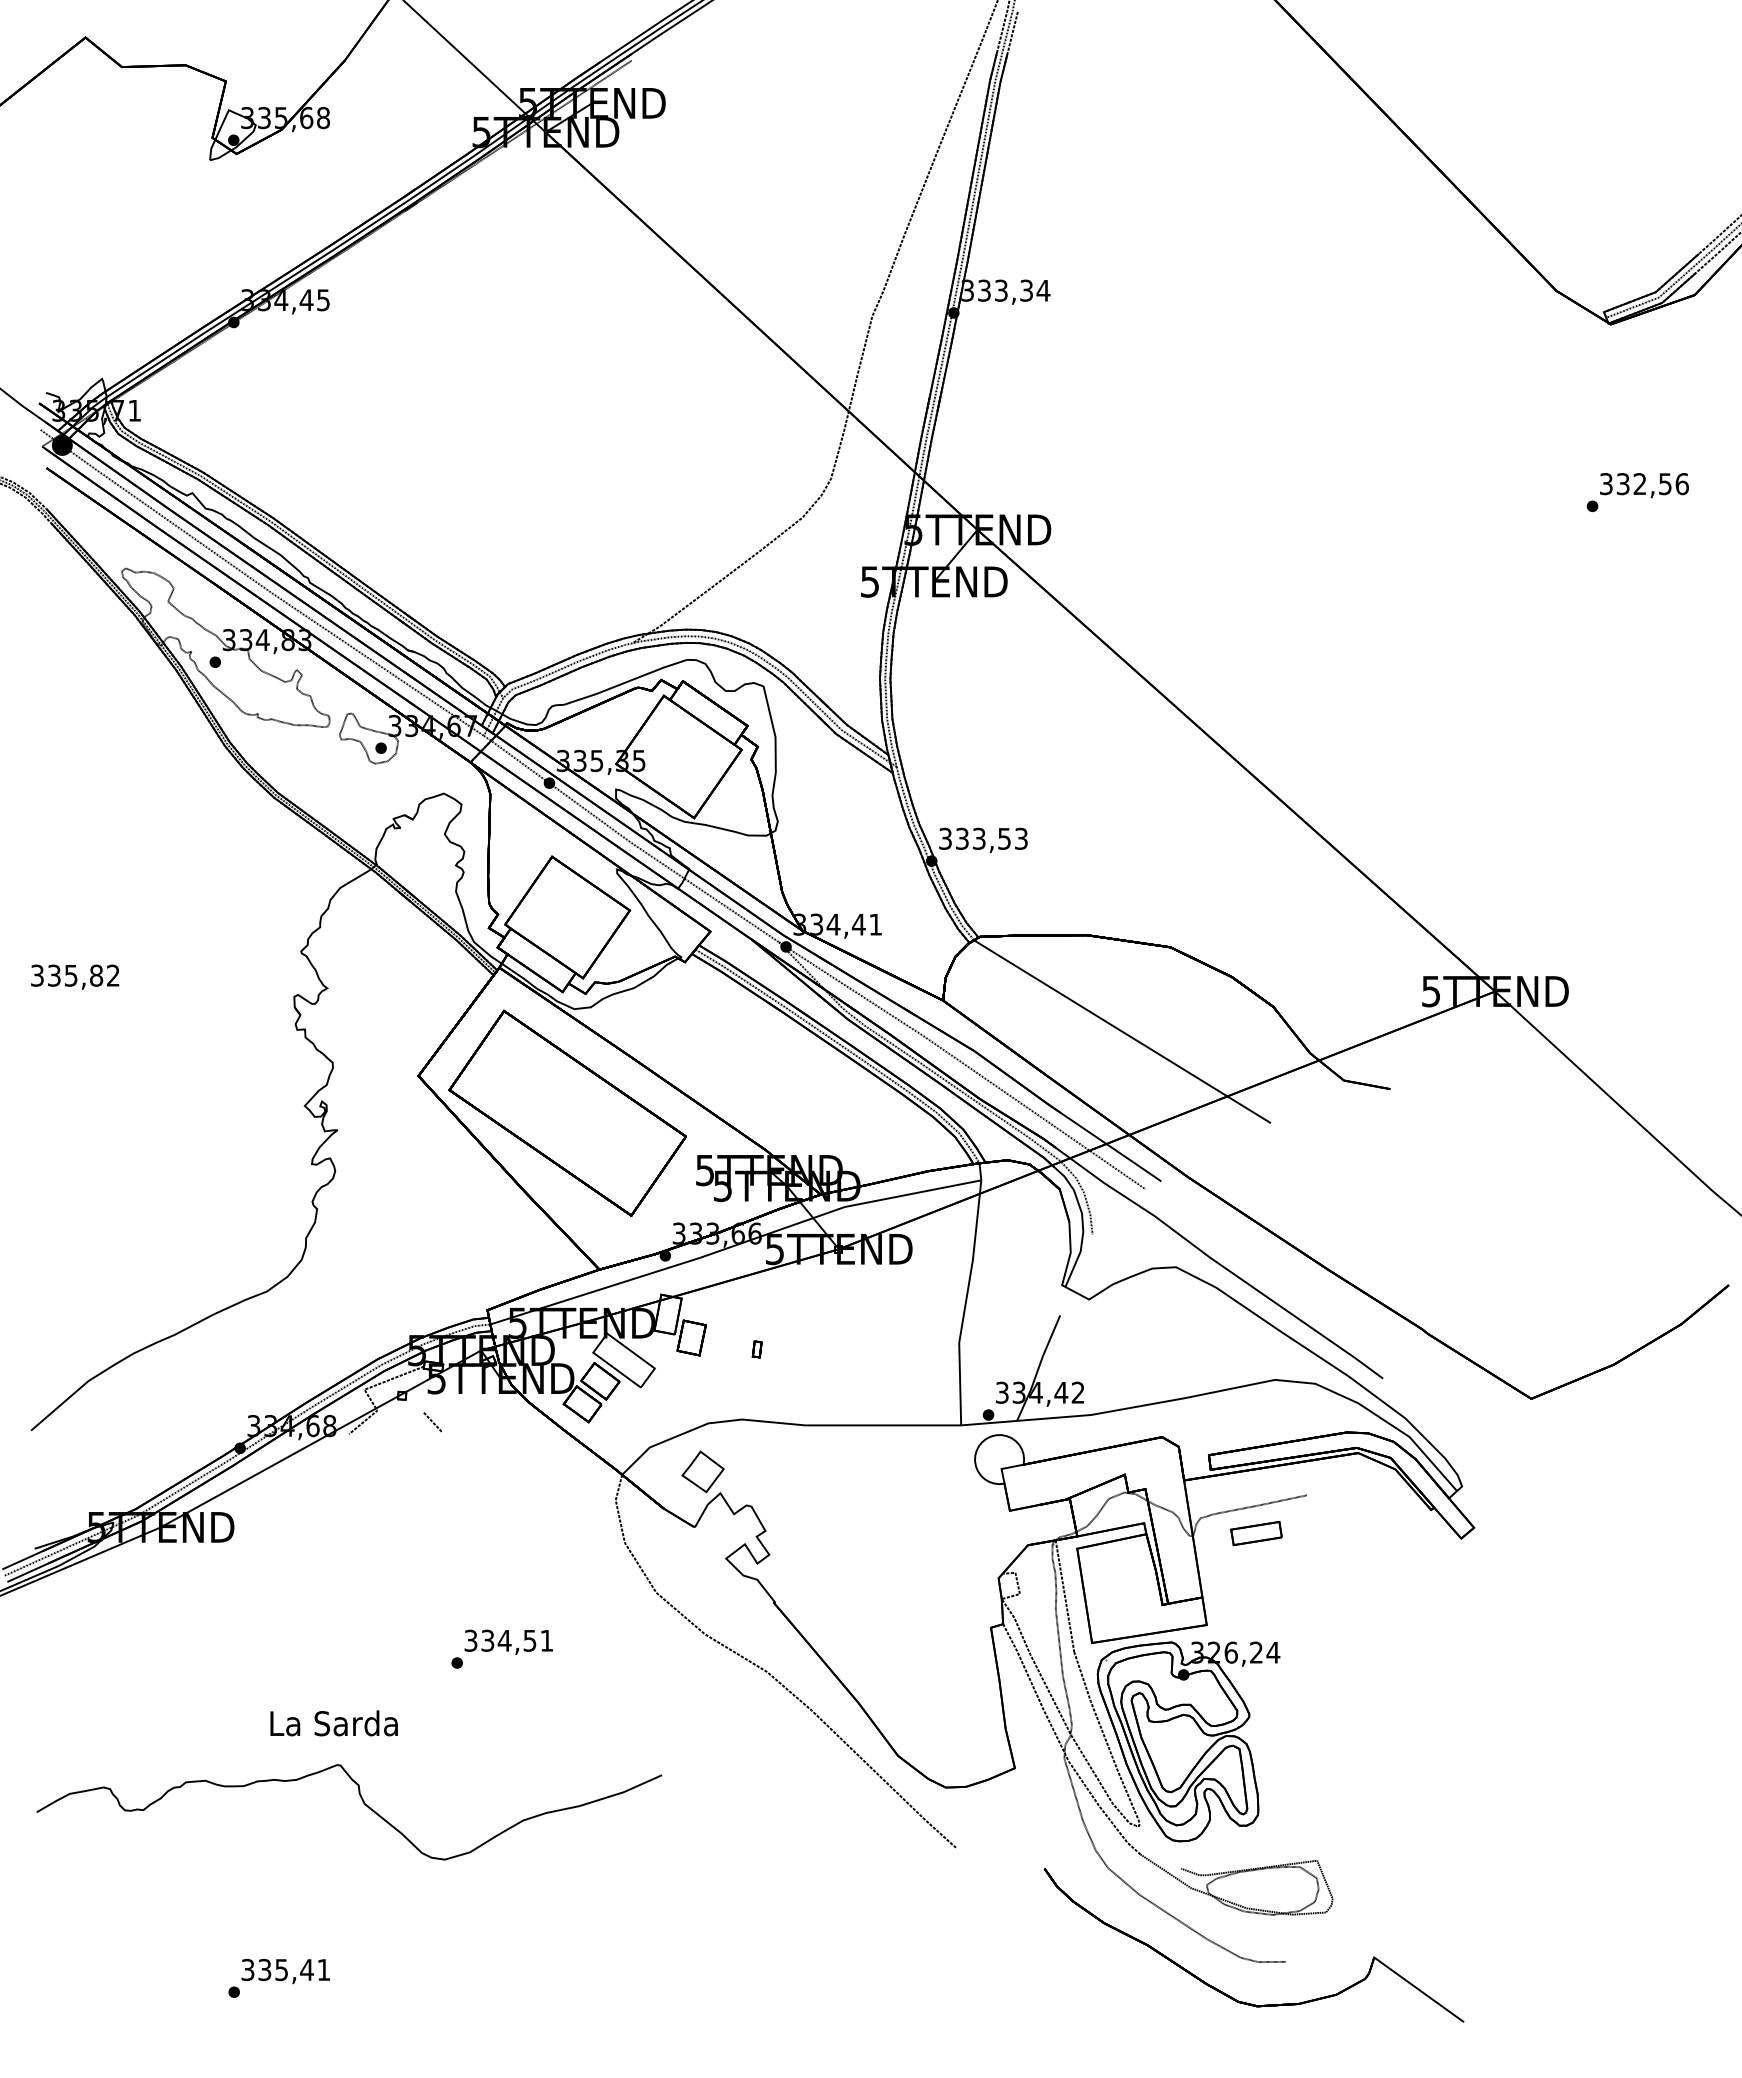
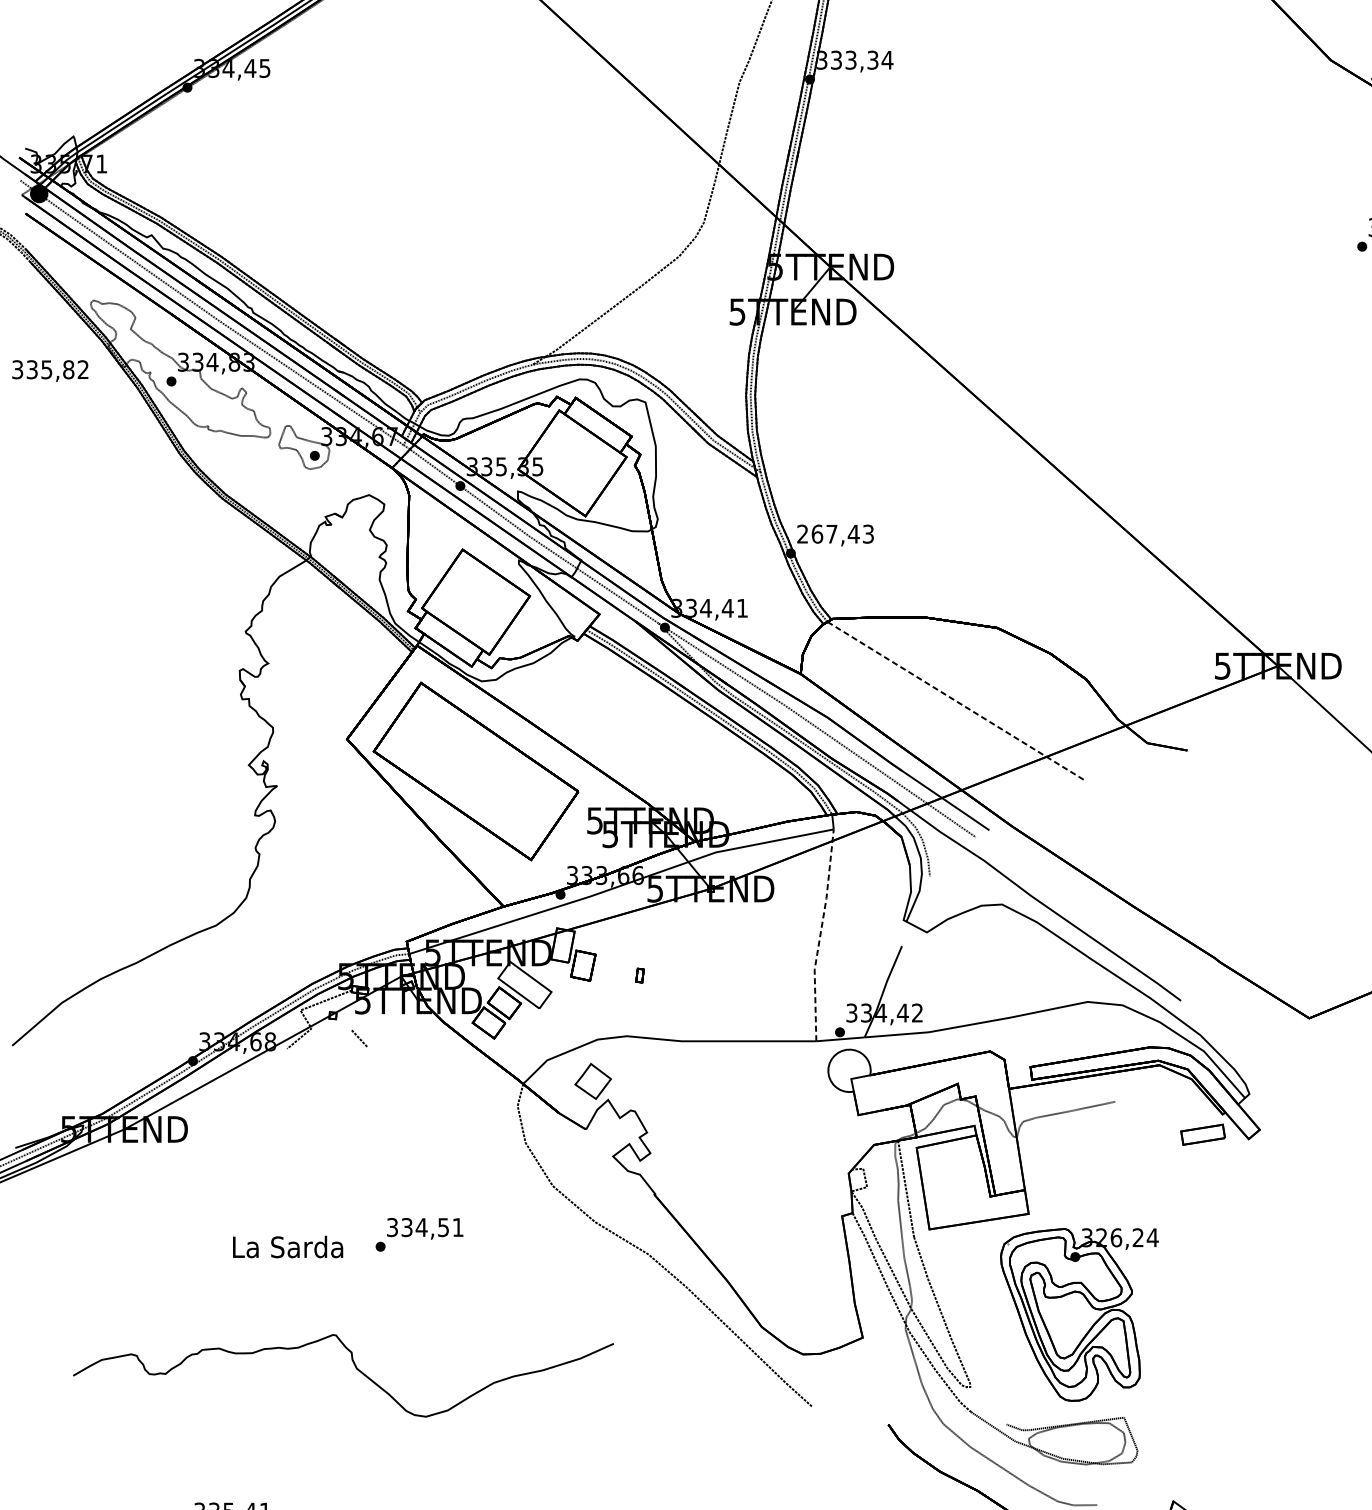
text: (975, 838) -> (828, 533), 333,53 -> 267,43
text: (75, 976) -> (50, 370), moved
line: (1122, 1032) -> (955, 701), solid -> dashed
line: (965, 1302) -> (820, 935), solid -> dashed
part: (1256, 1533) -> (1203, 1134), moved
text: (333, 1723) -> (287, 1247), moved
part: (1199, 1729) -> (1088, 1304), moved
curve: (363, 1804) -> (355, 1369), moved

